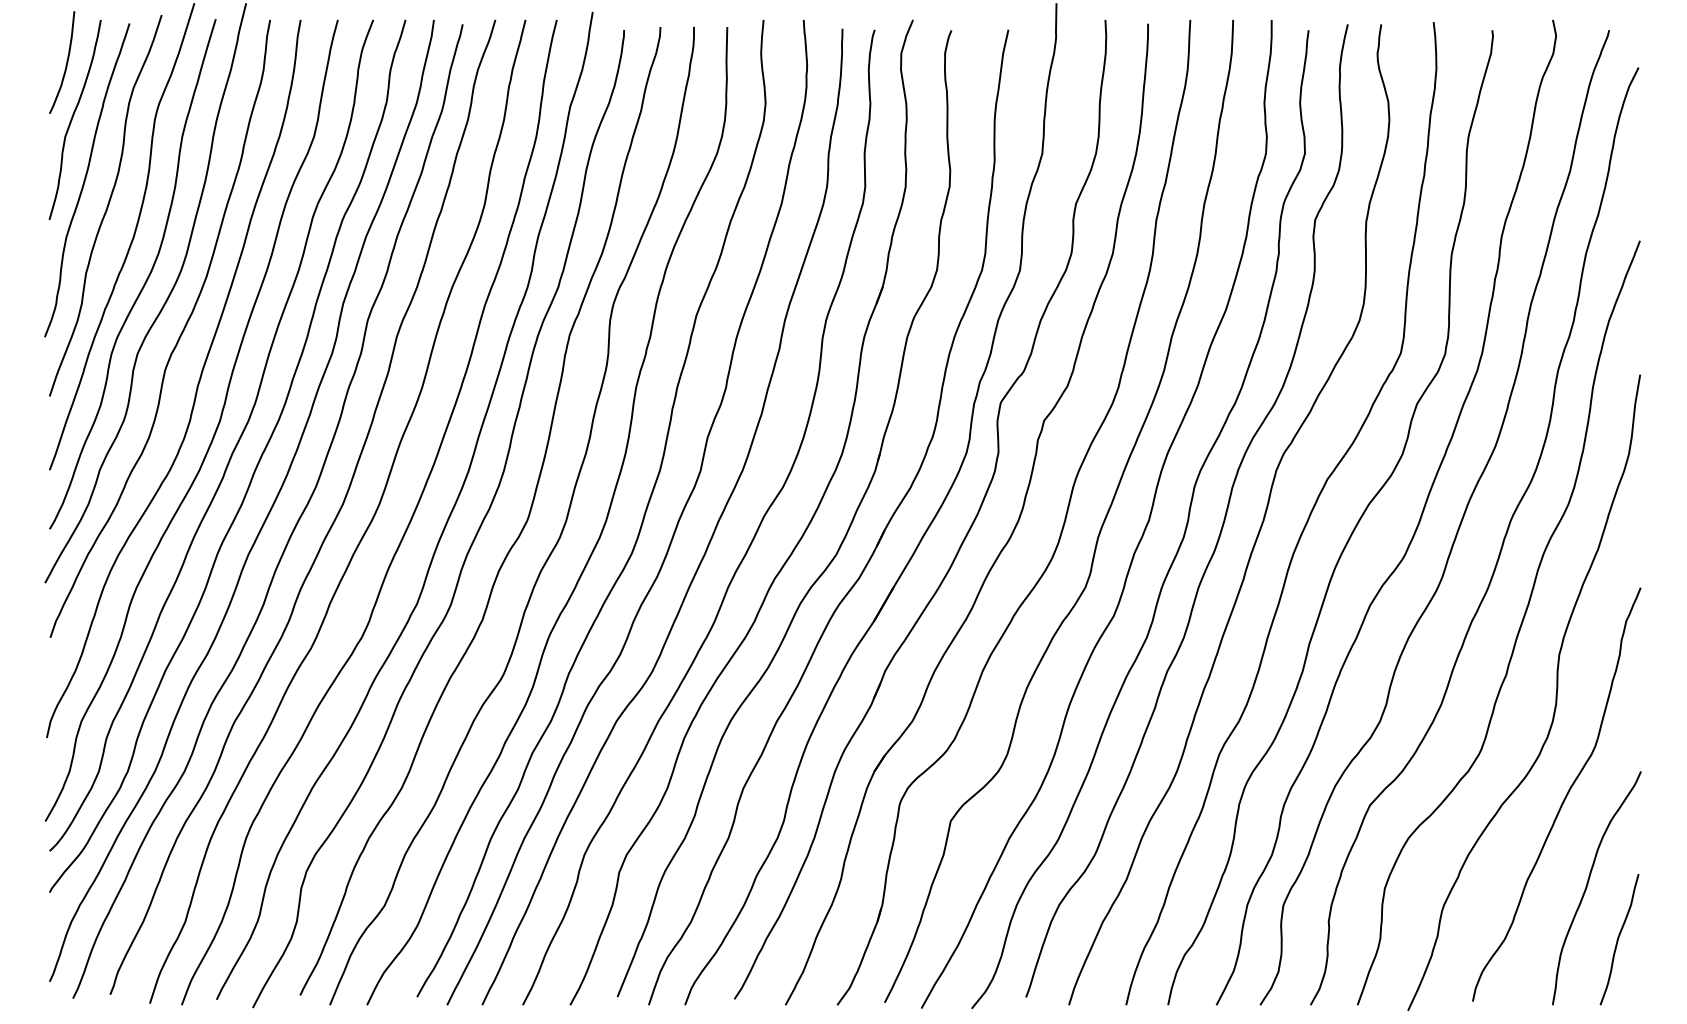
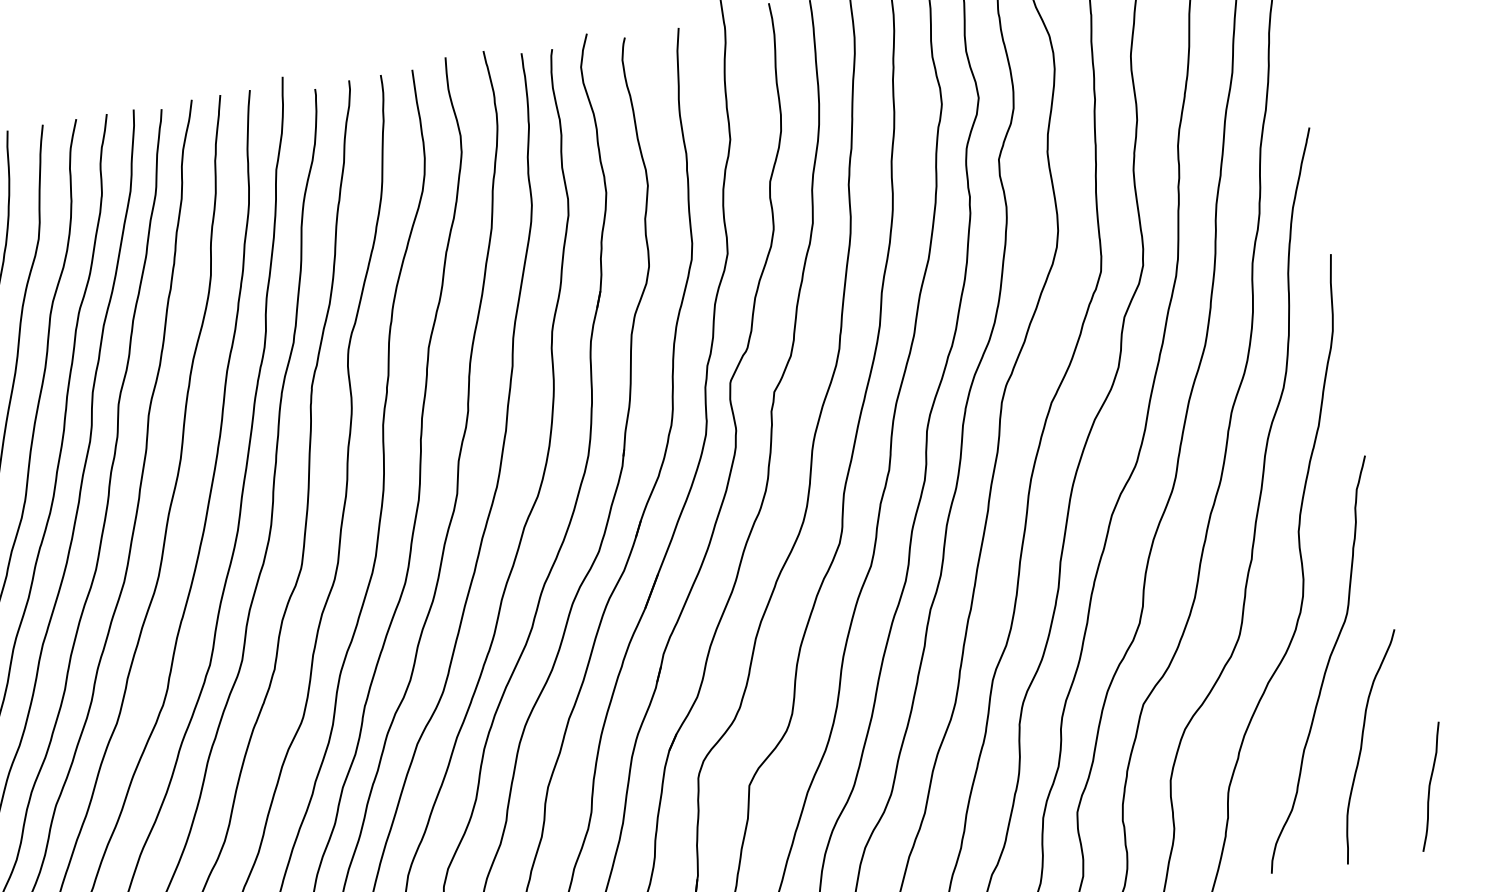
curve: (1619, 938) -> (1430, 785), moved

